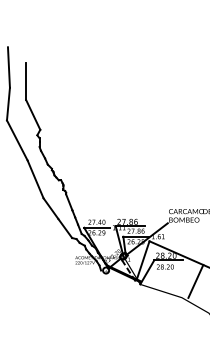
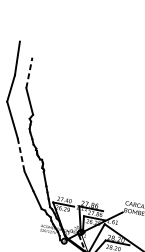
line: (26, 81) -> (29, 72), solid -> dashed
line: (35, 179) -> (21, 154), solid -> dashed

